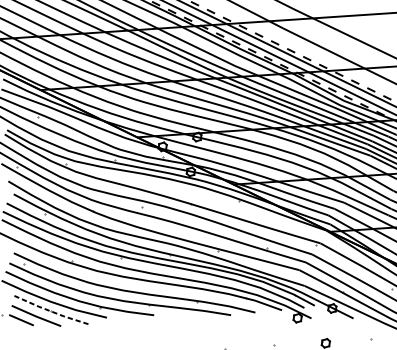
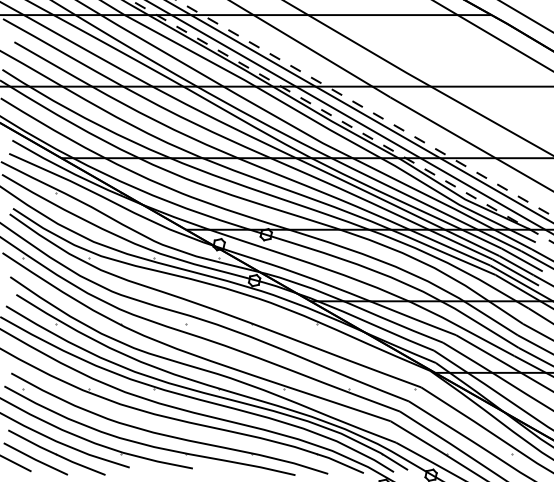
line: (51, 311) -> (56, 454), dashed -> solid

